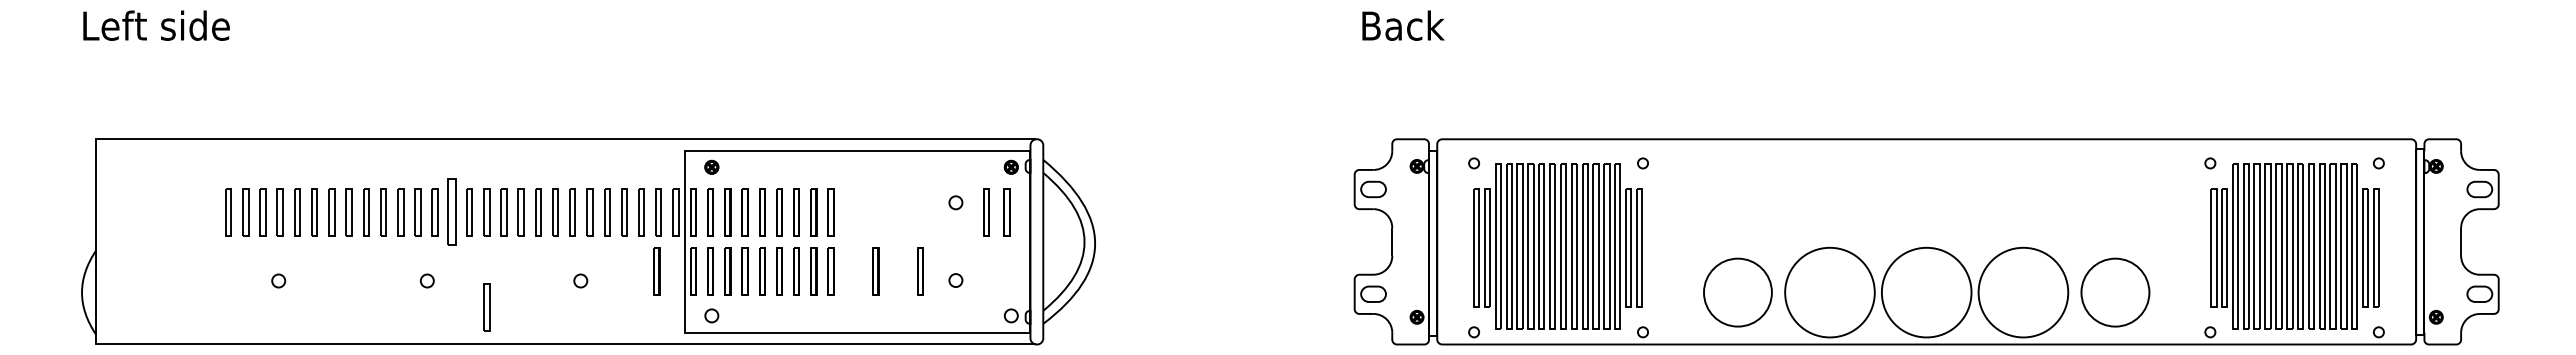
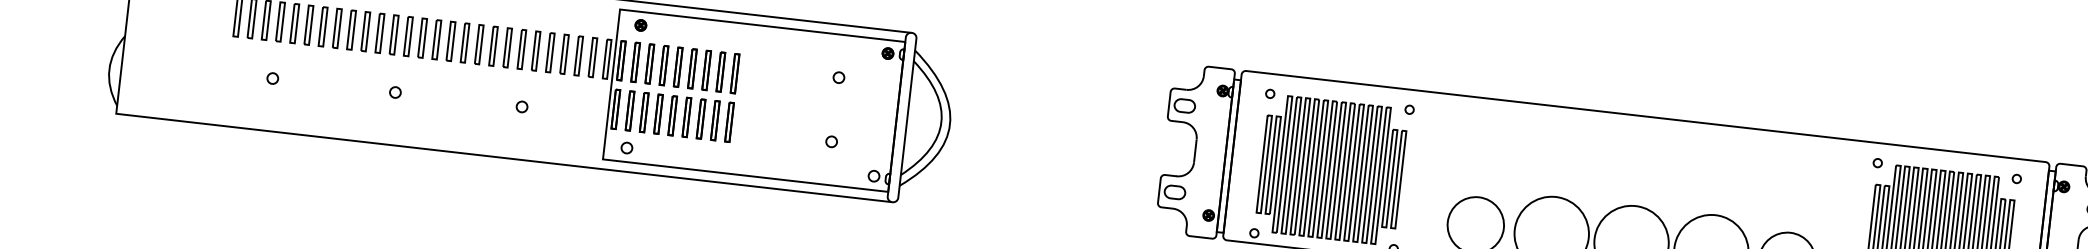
part: (452, 212) -> (422, 38), size x0.71
part: (986, 212) -> (863, 88), removed
part: (1006, 212) -> (879, 90), removed
part: (656, 271) -> (585, 106), removed
part: (875, 271) -> (766, 126), removed
part: (920, 271) -> (803, 131), removed
part: (486, 307) -> (441, 119), removed

